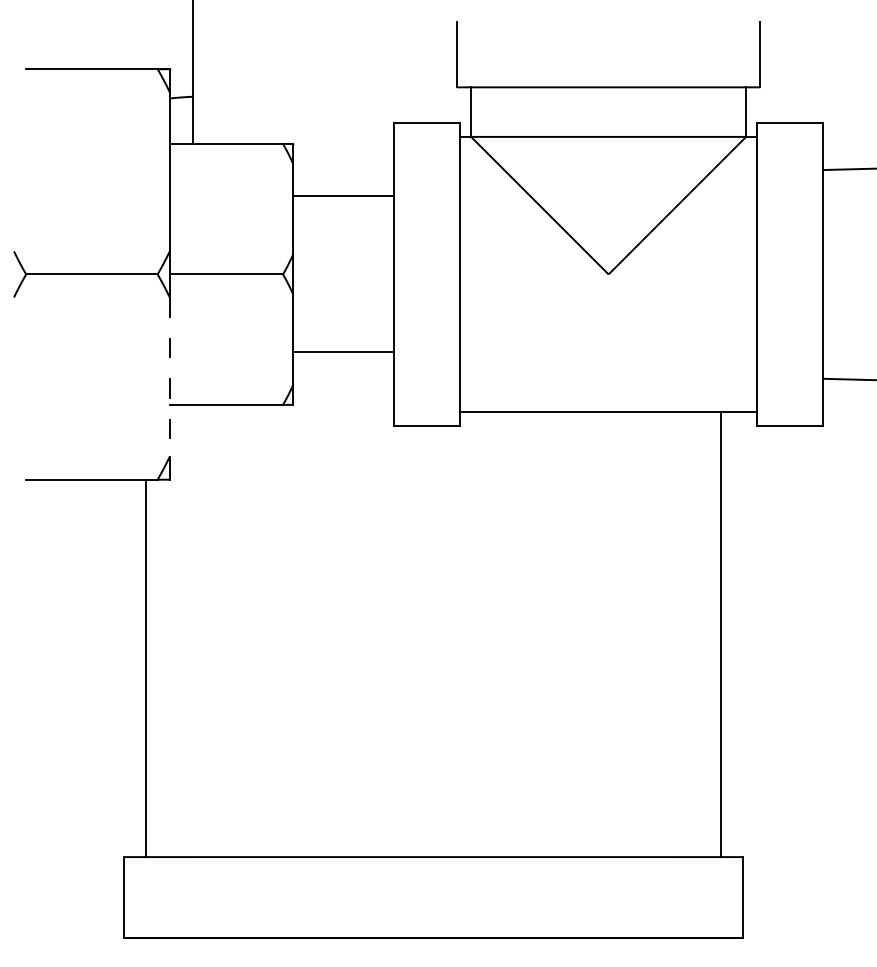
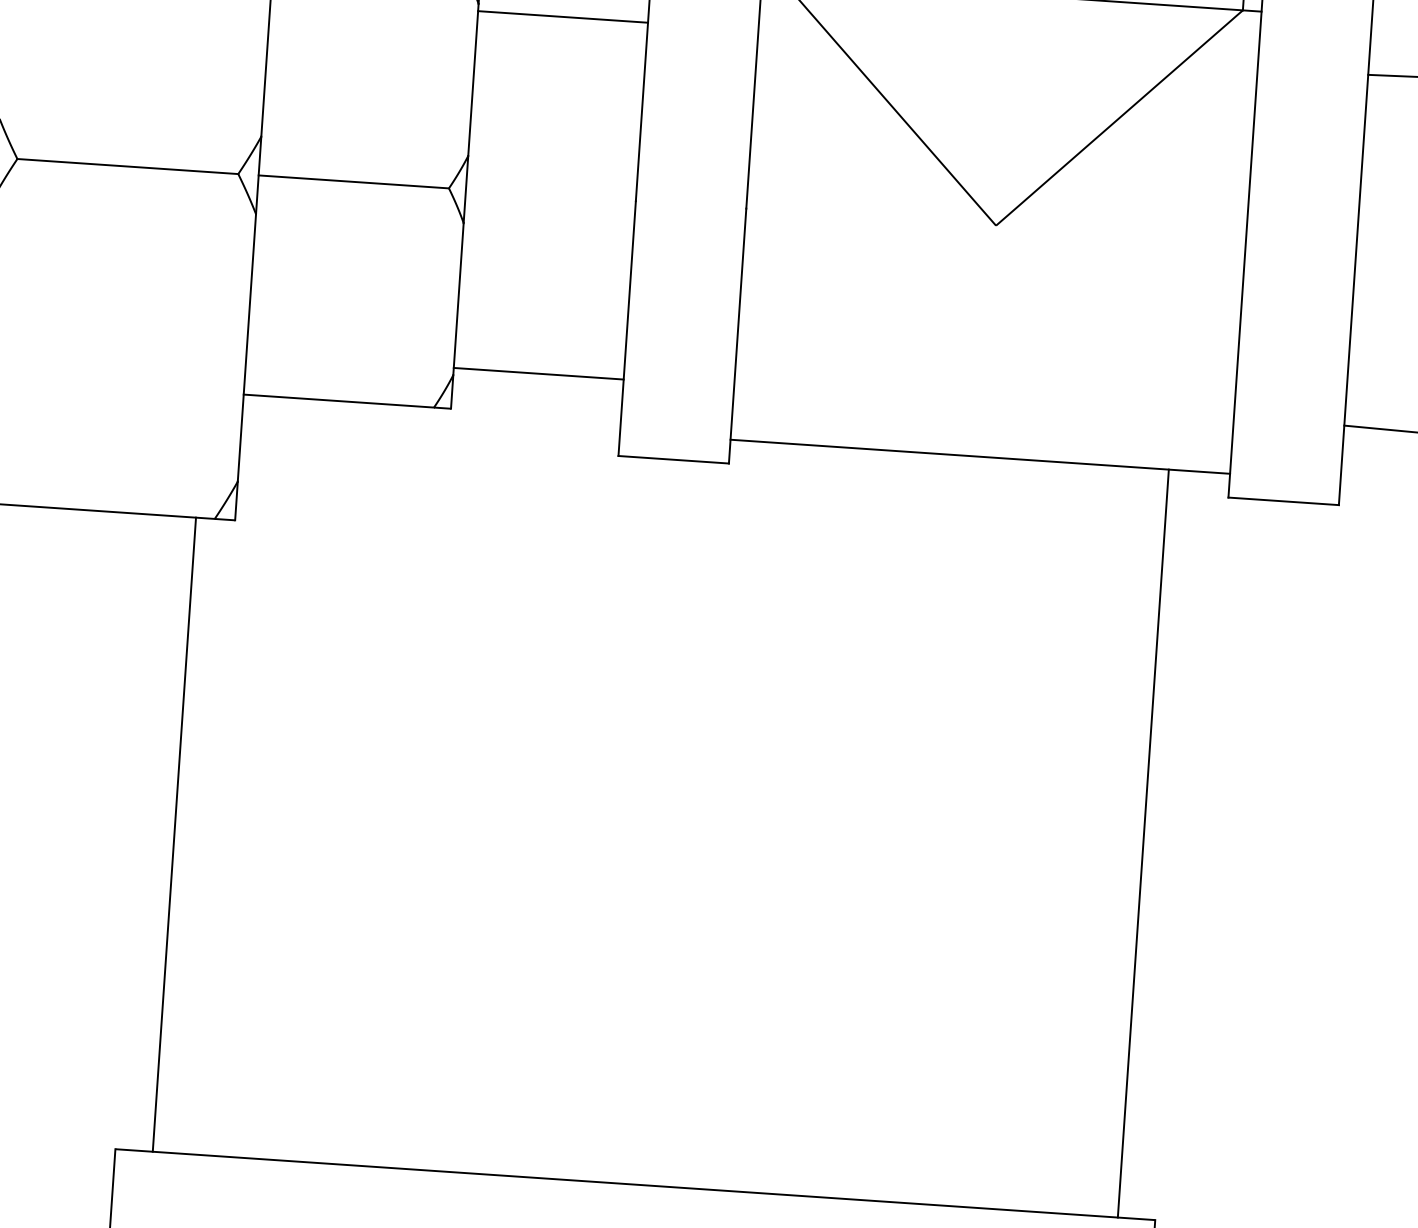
line: (343, 196) -> (562, 17), moved
line: (343, 351) -> (538, 373), moved
line: (169, 377) -> (246, 348), dashed -> solid

